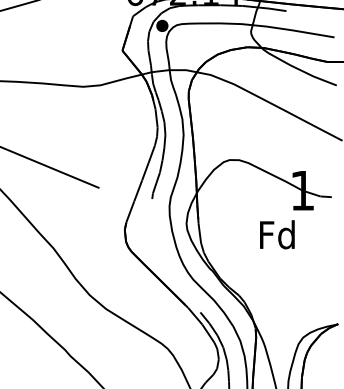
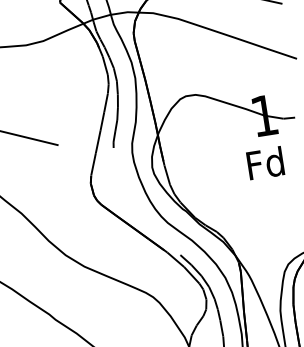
text: (277, 234) -> (265, 163), moved

